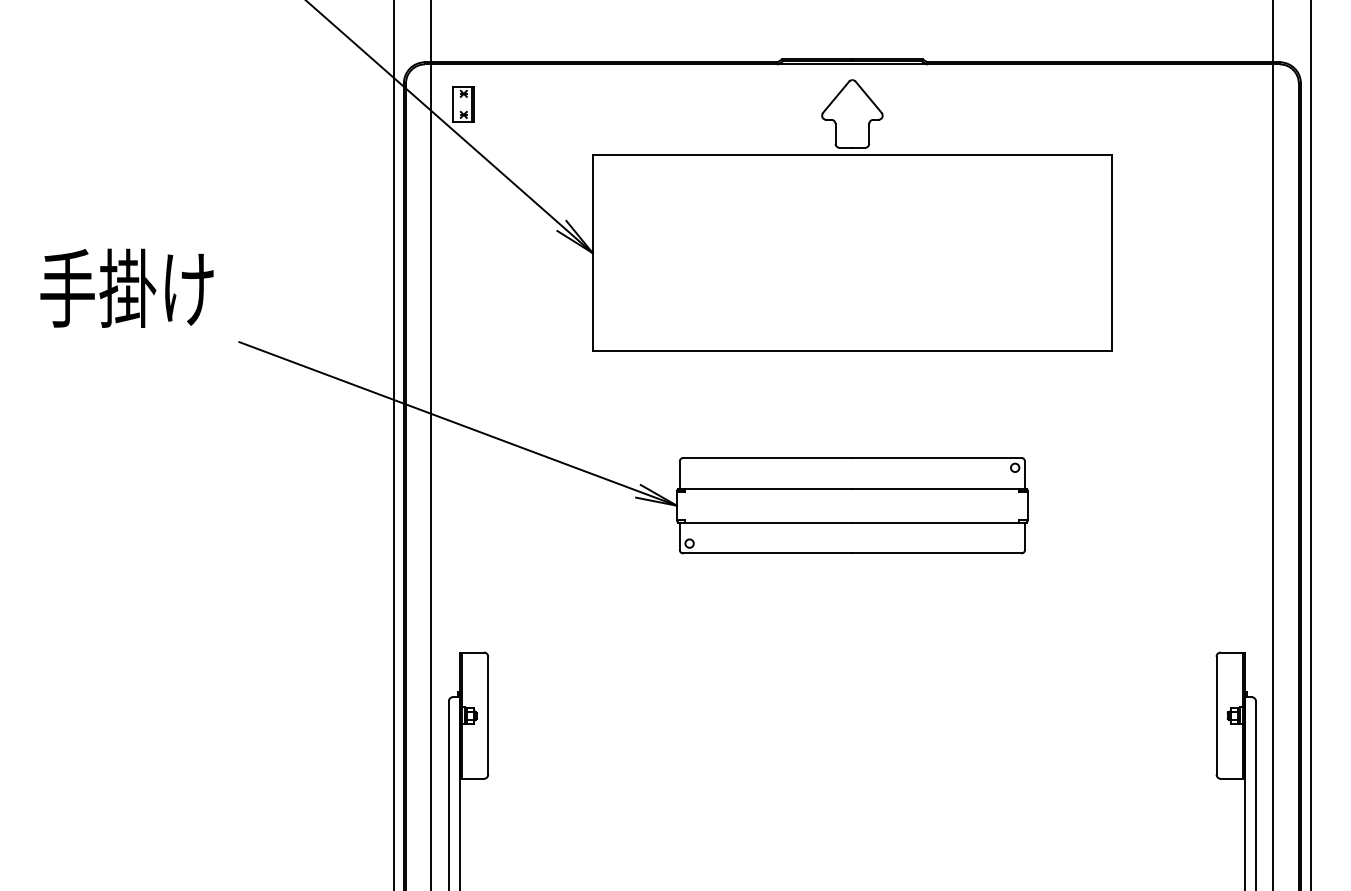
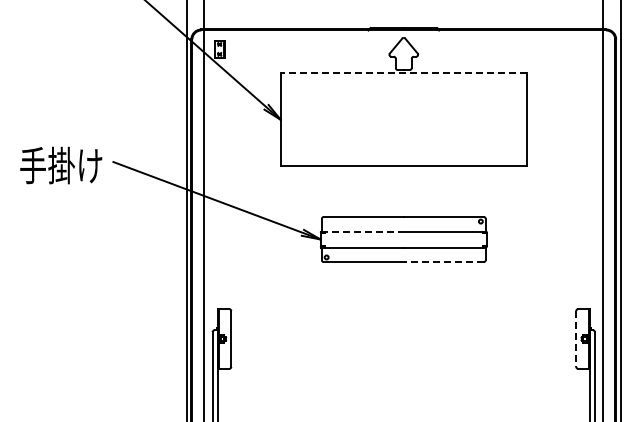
line: (851, 155) -> (403, 73), solid -> dashed
text: (127, 288) -> (61, 165), moved
line: (767, 488) -> (363, 231), solid -> dashed
line: (936, 554) -> (443, 262), solid -> dashed
line: (1217, 714) -> (576, 338), solid -> dashed

